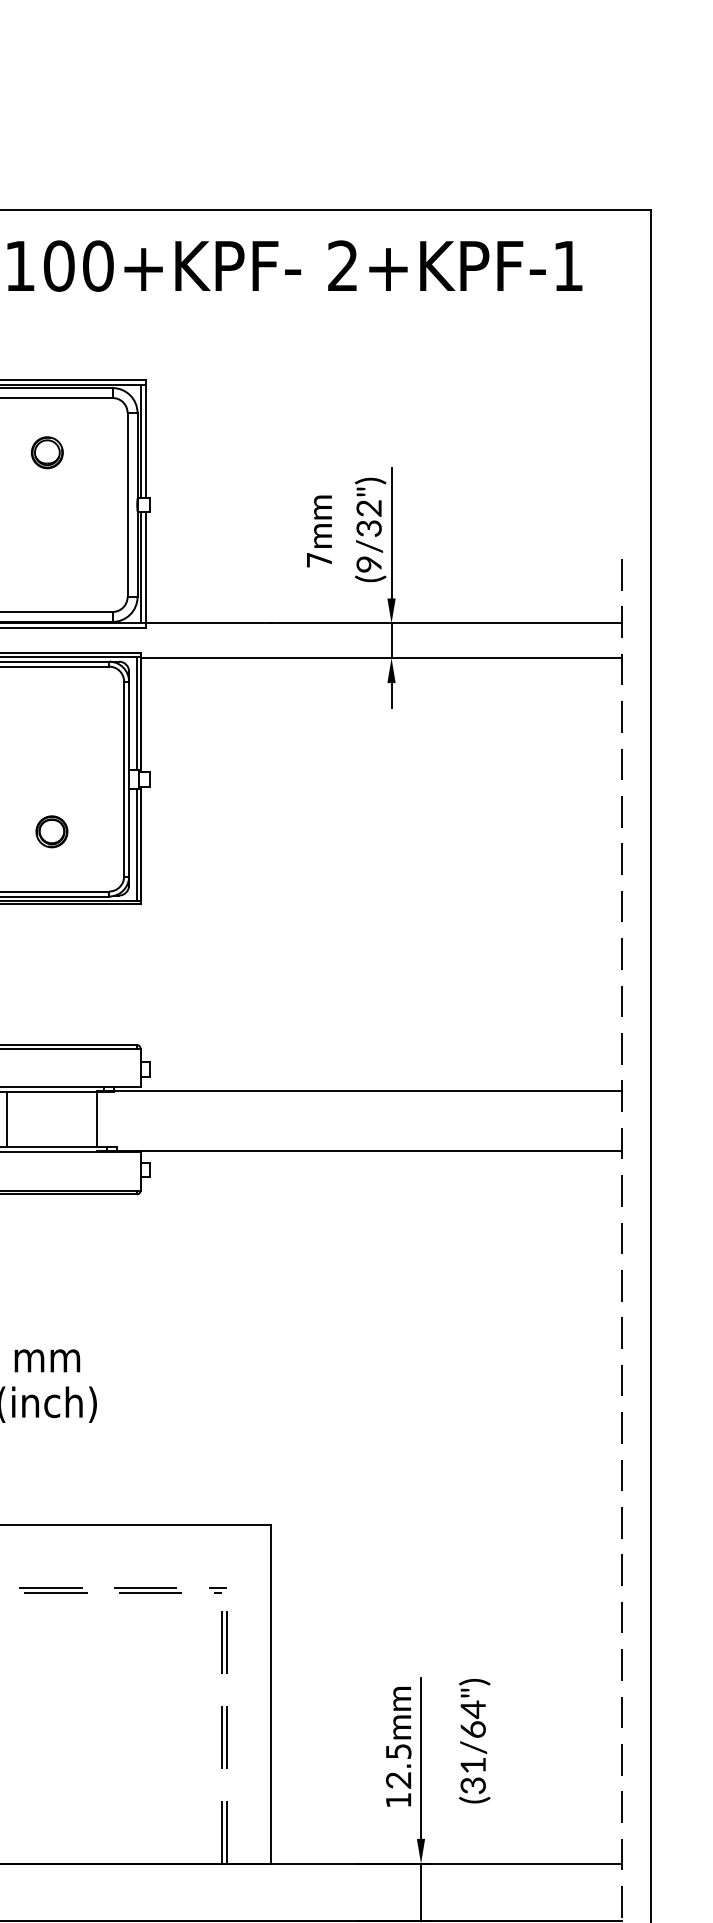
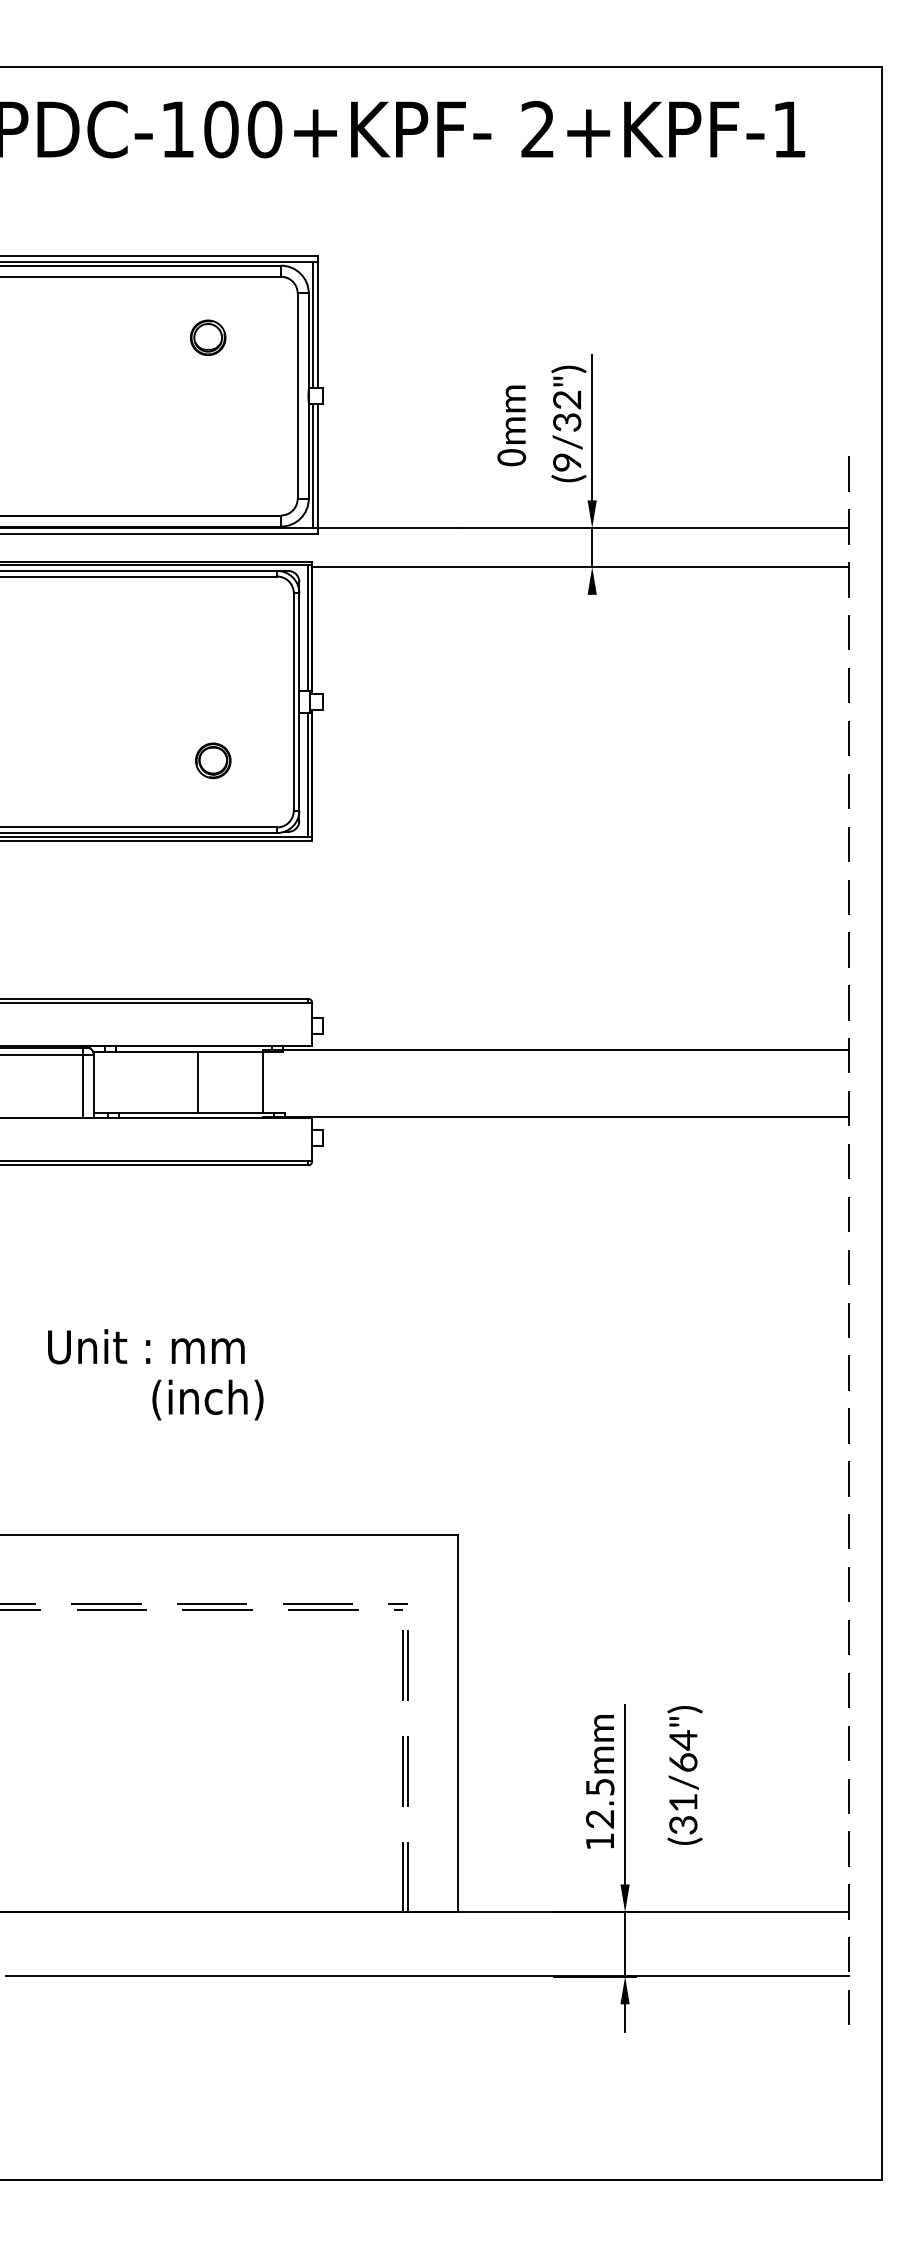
text: (319, 559) -> (511, 457), 7 -> 0
line: (391, 695) -> (592, 608), removed
line: (7, 1119) -> (198, 1081), moved

